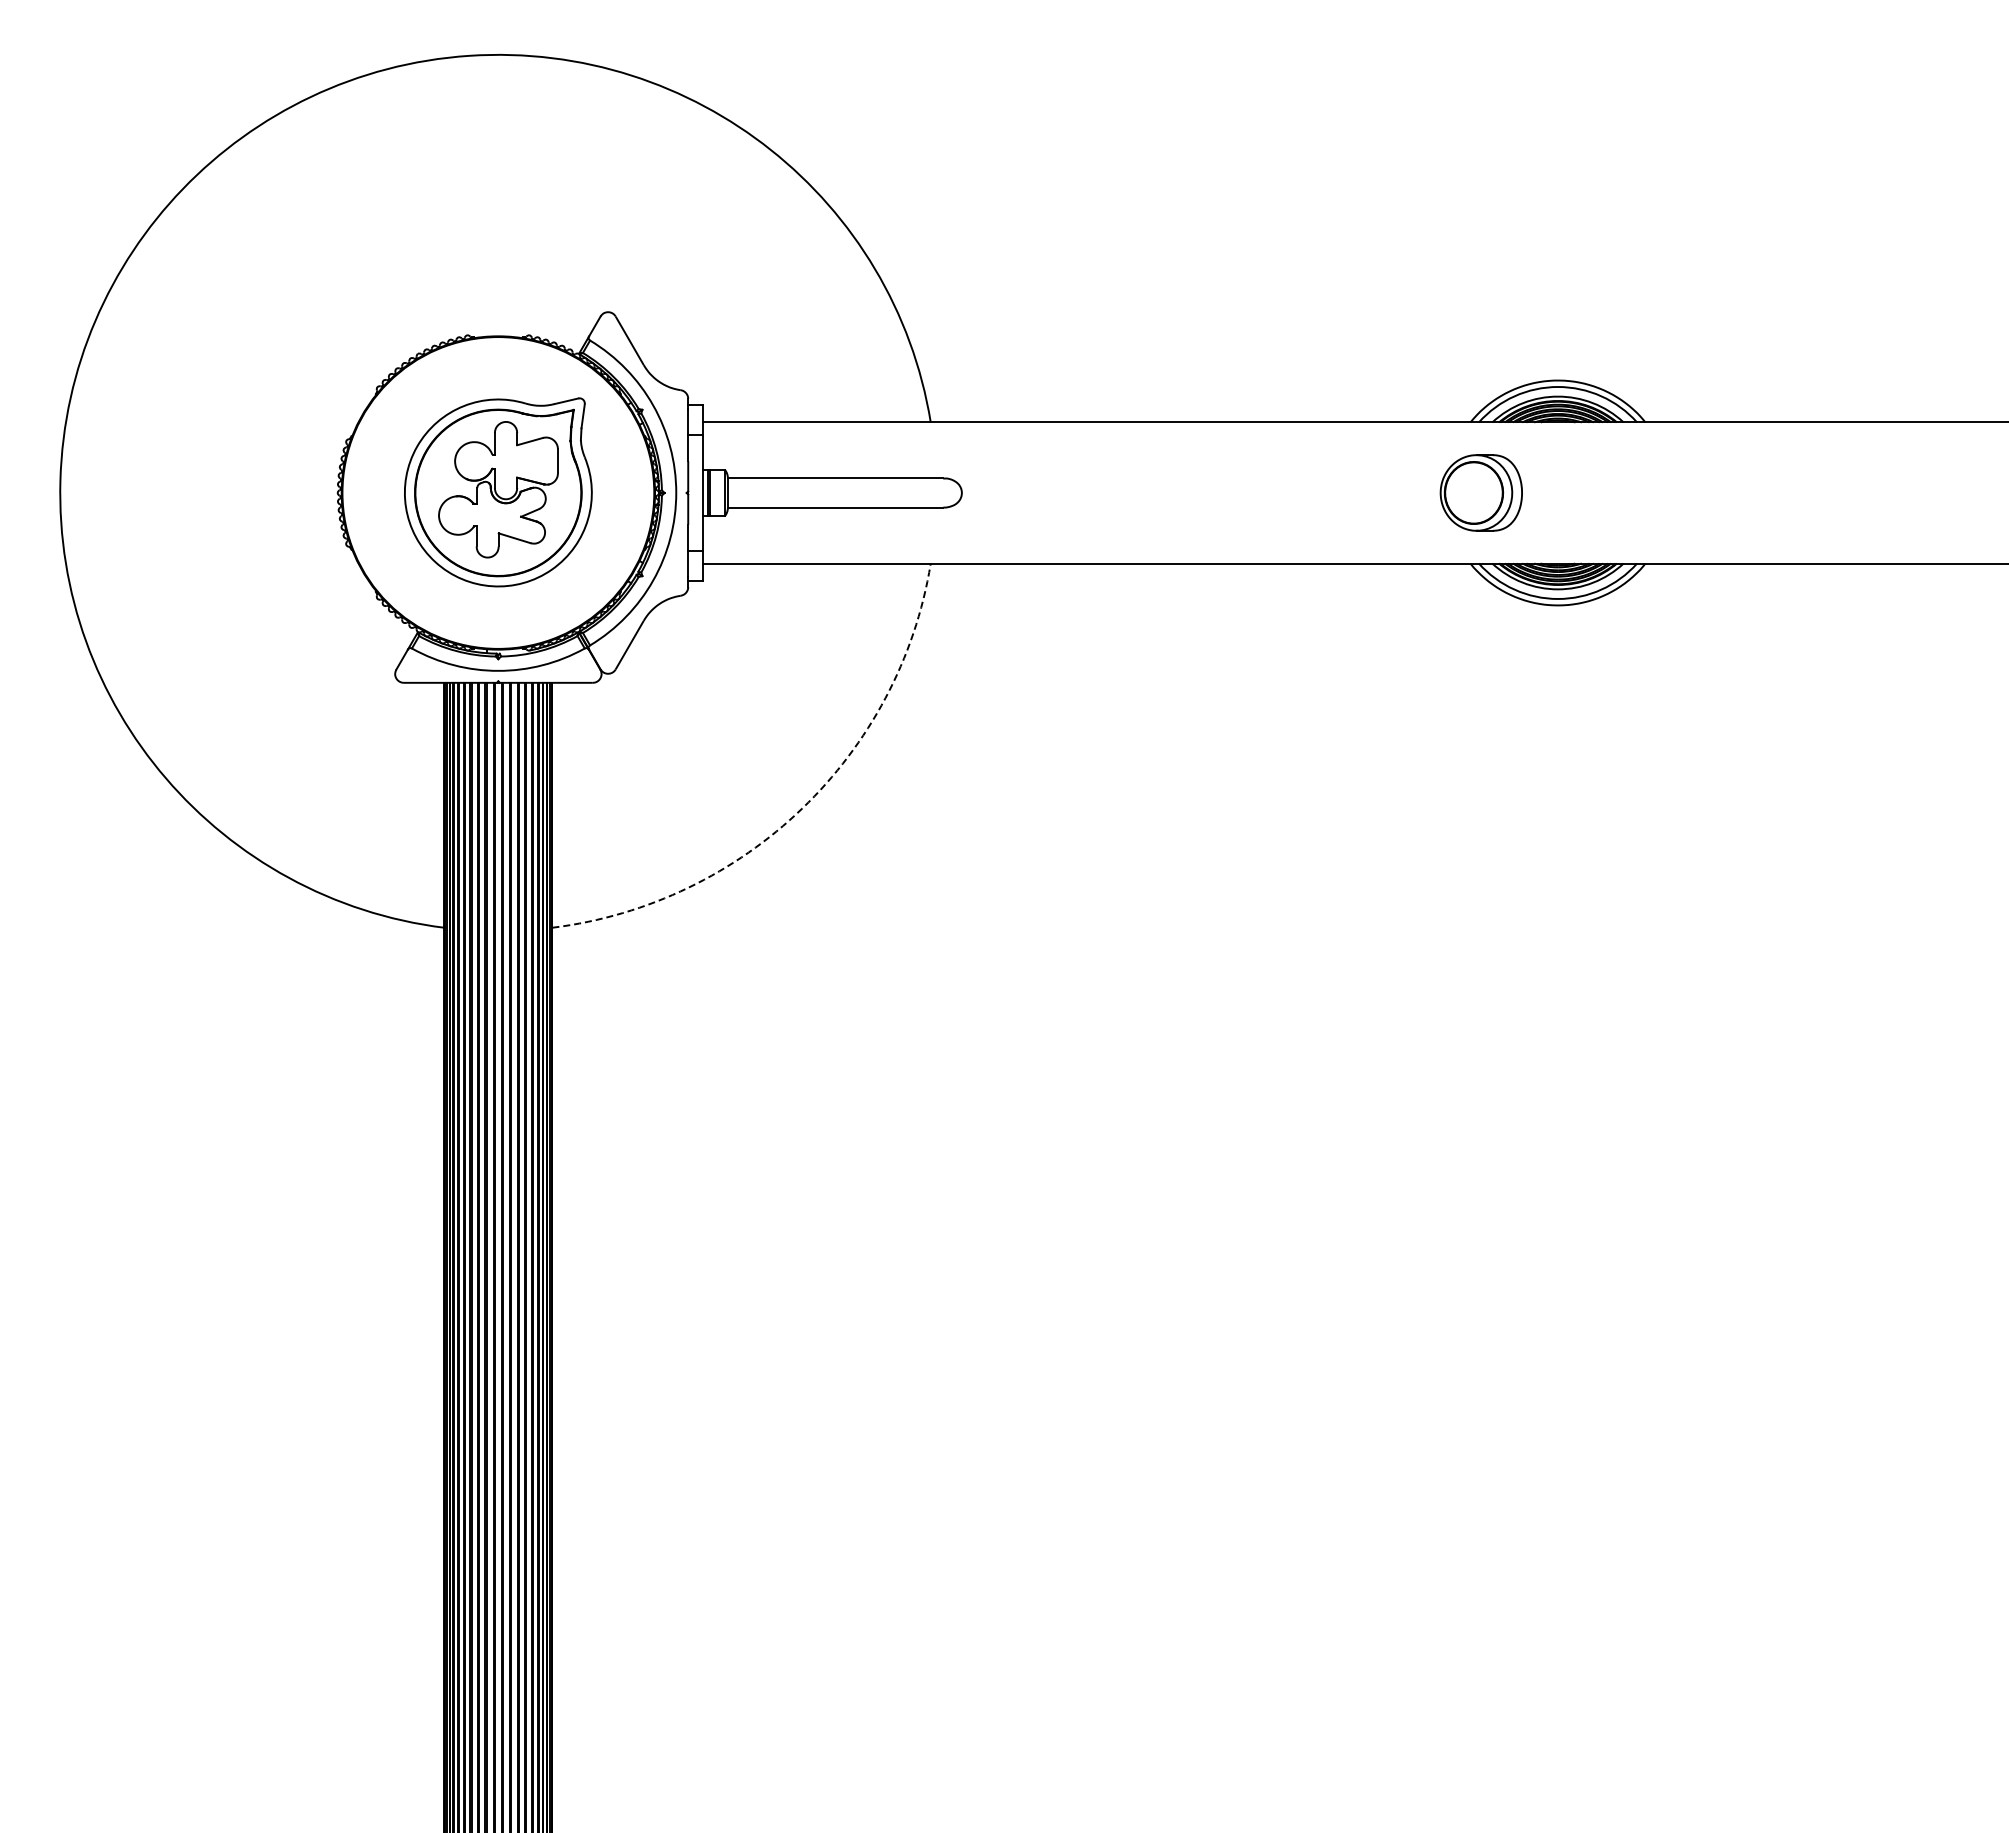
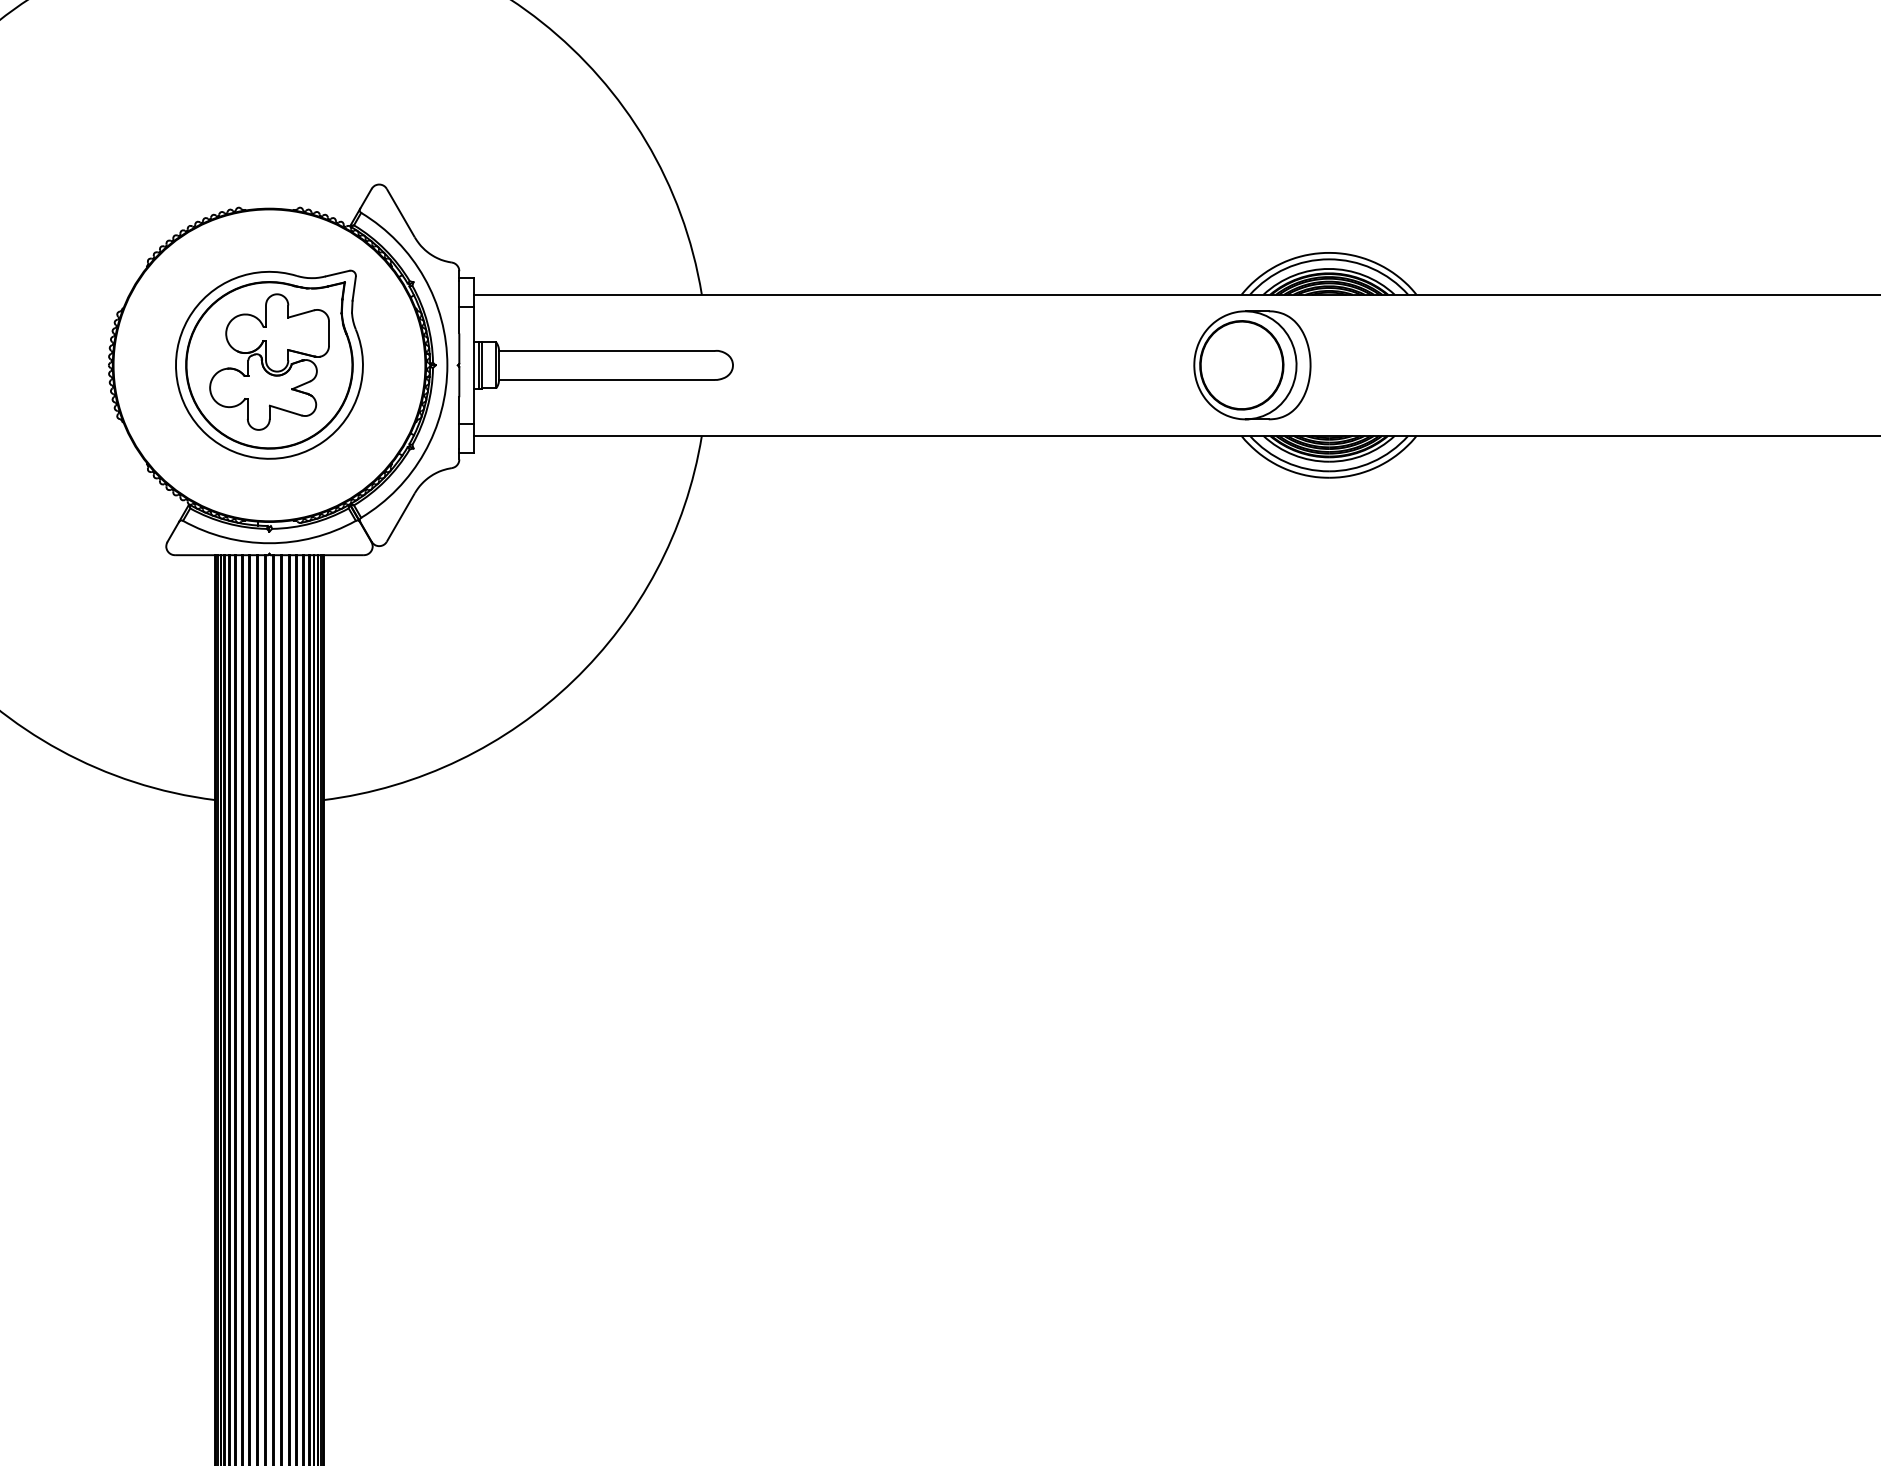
part: (1481, 492) -> (1252, 364), size x1.43
arc: (802, 808) -> (573, 680), dashed -> solid

